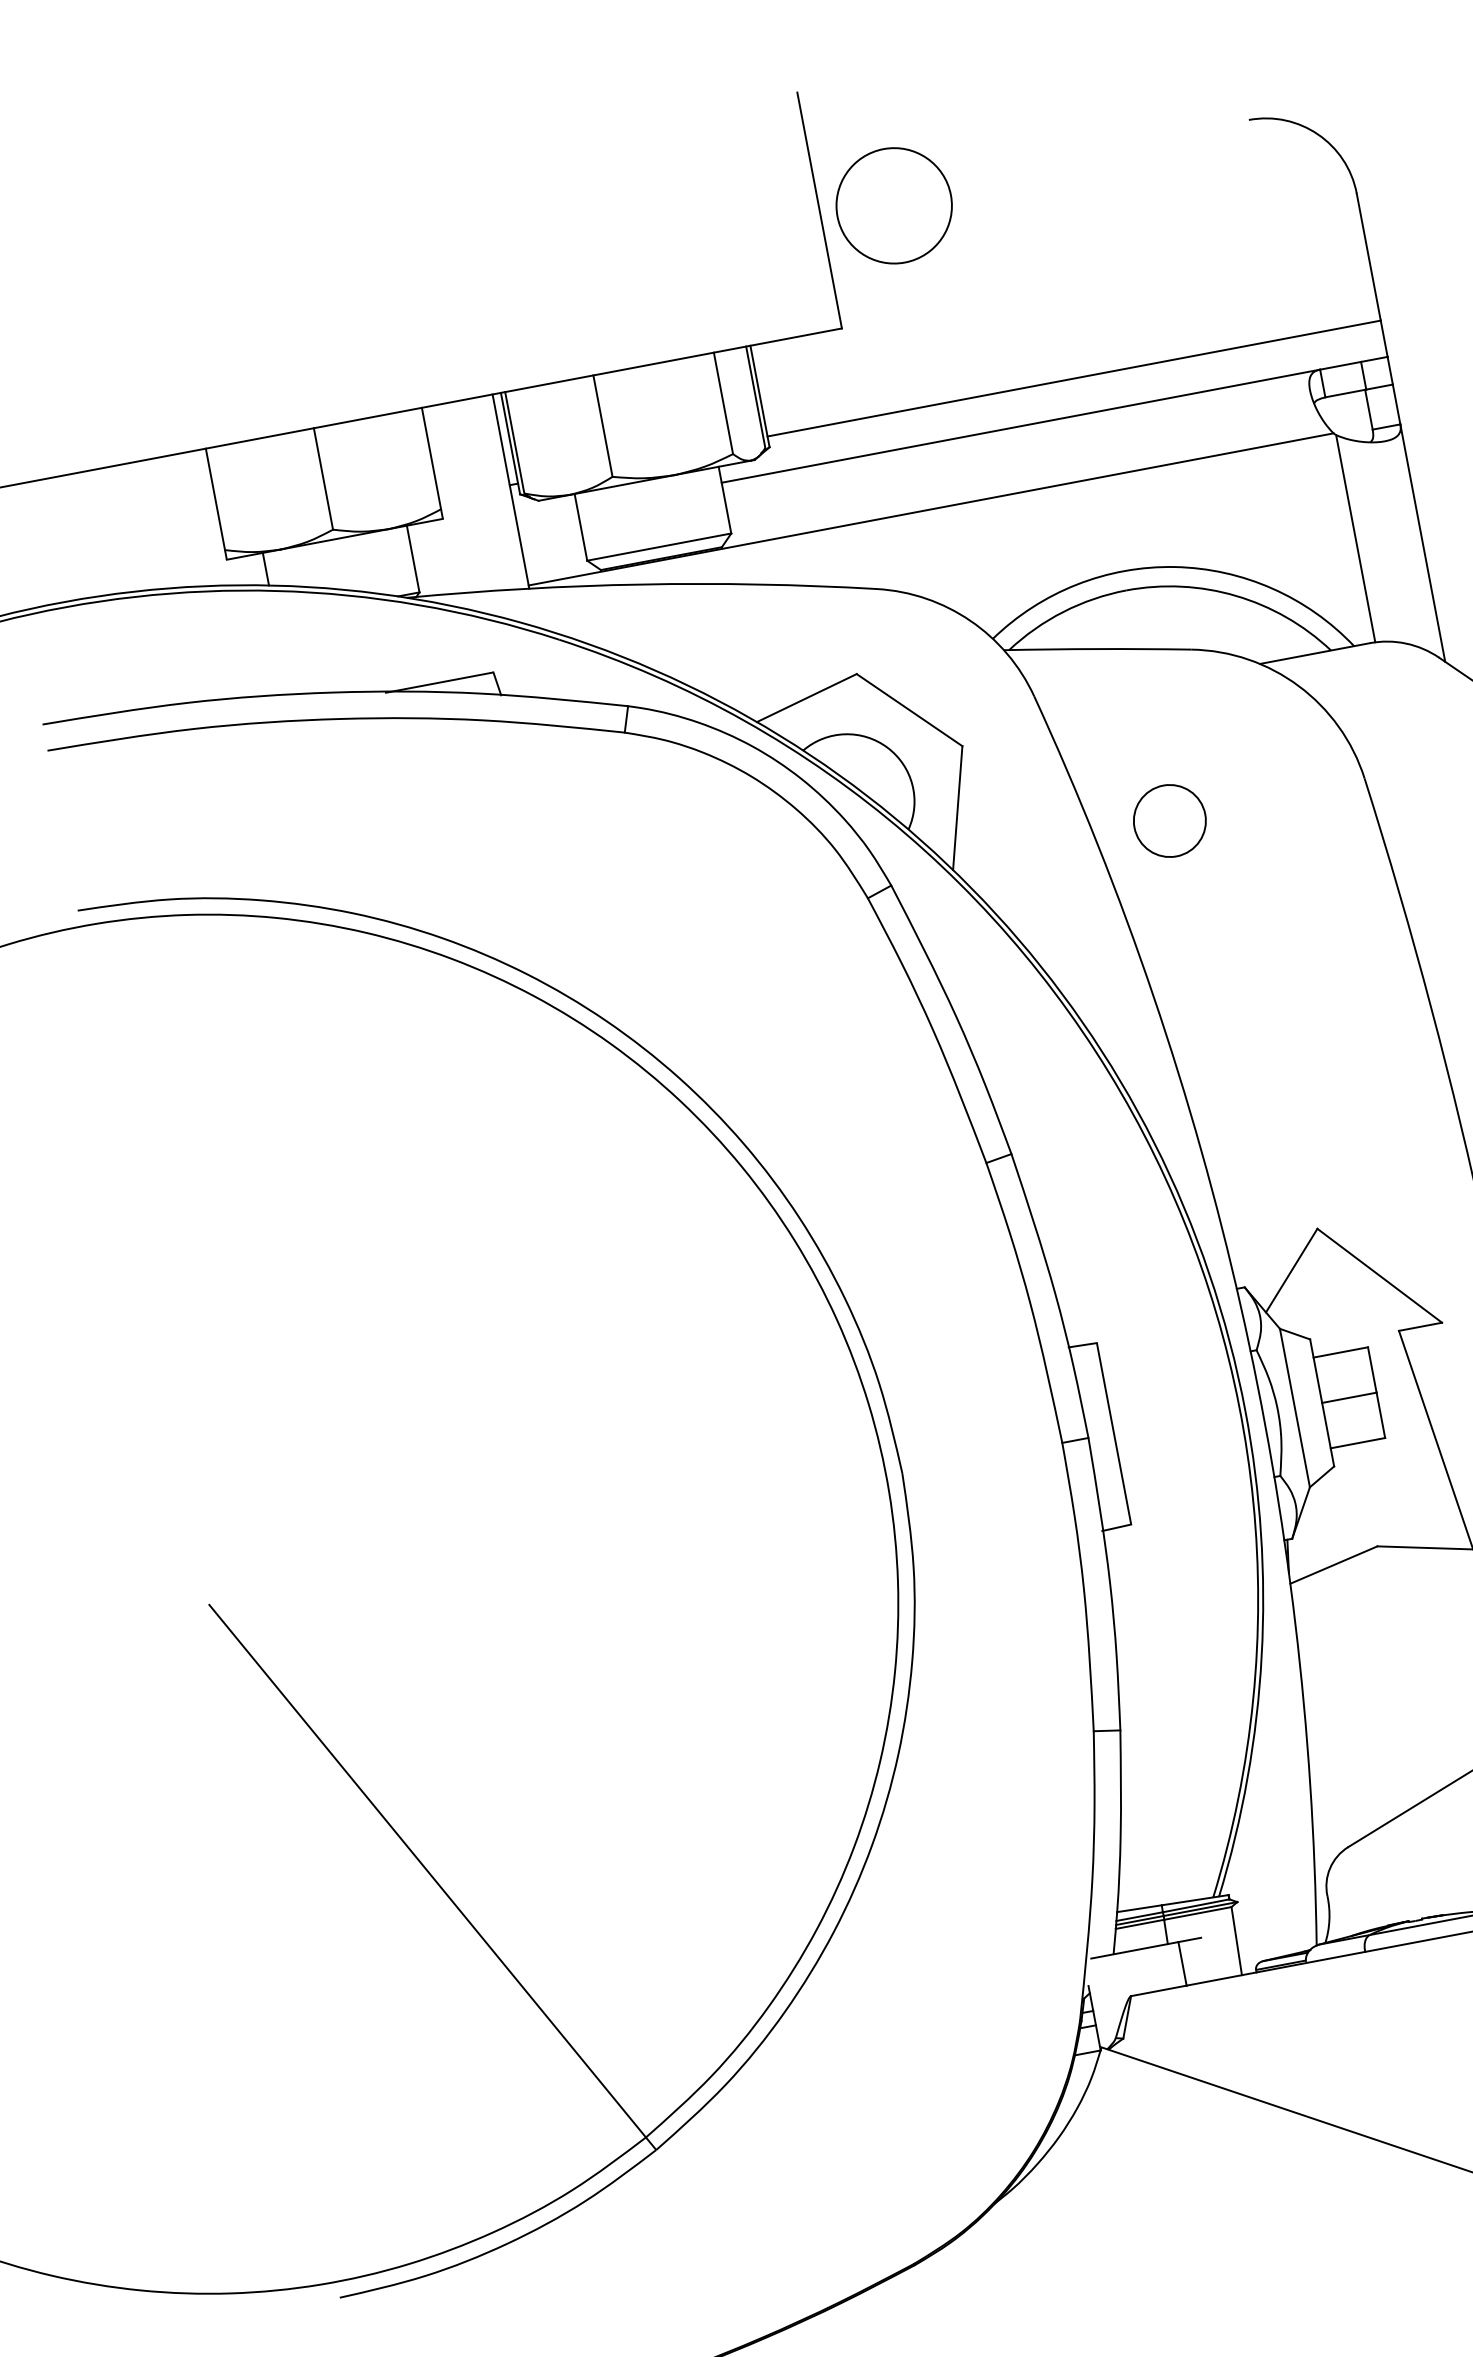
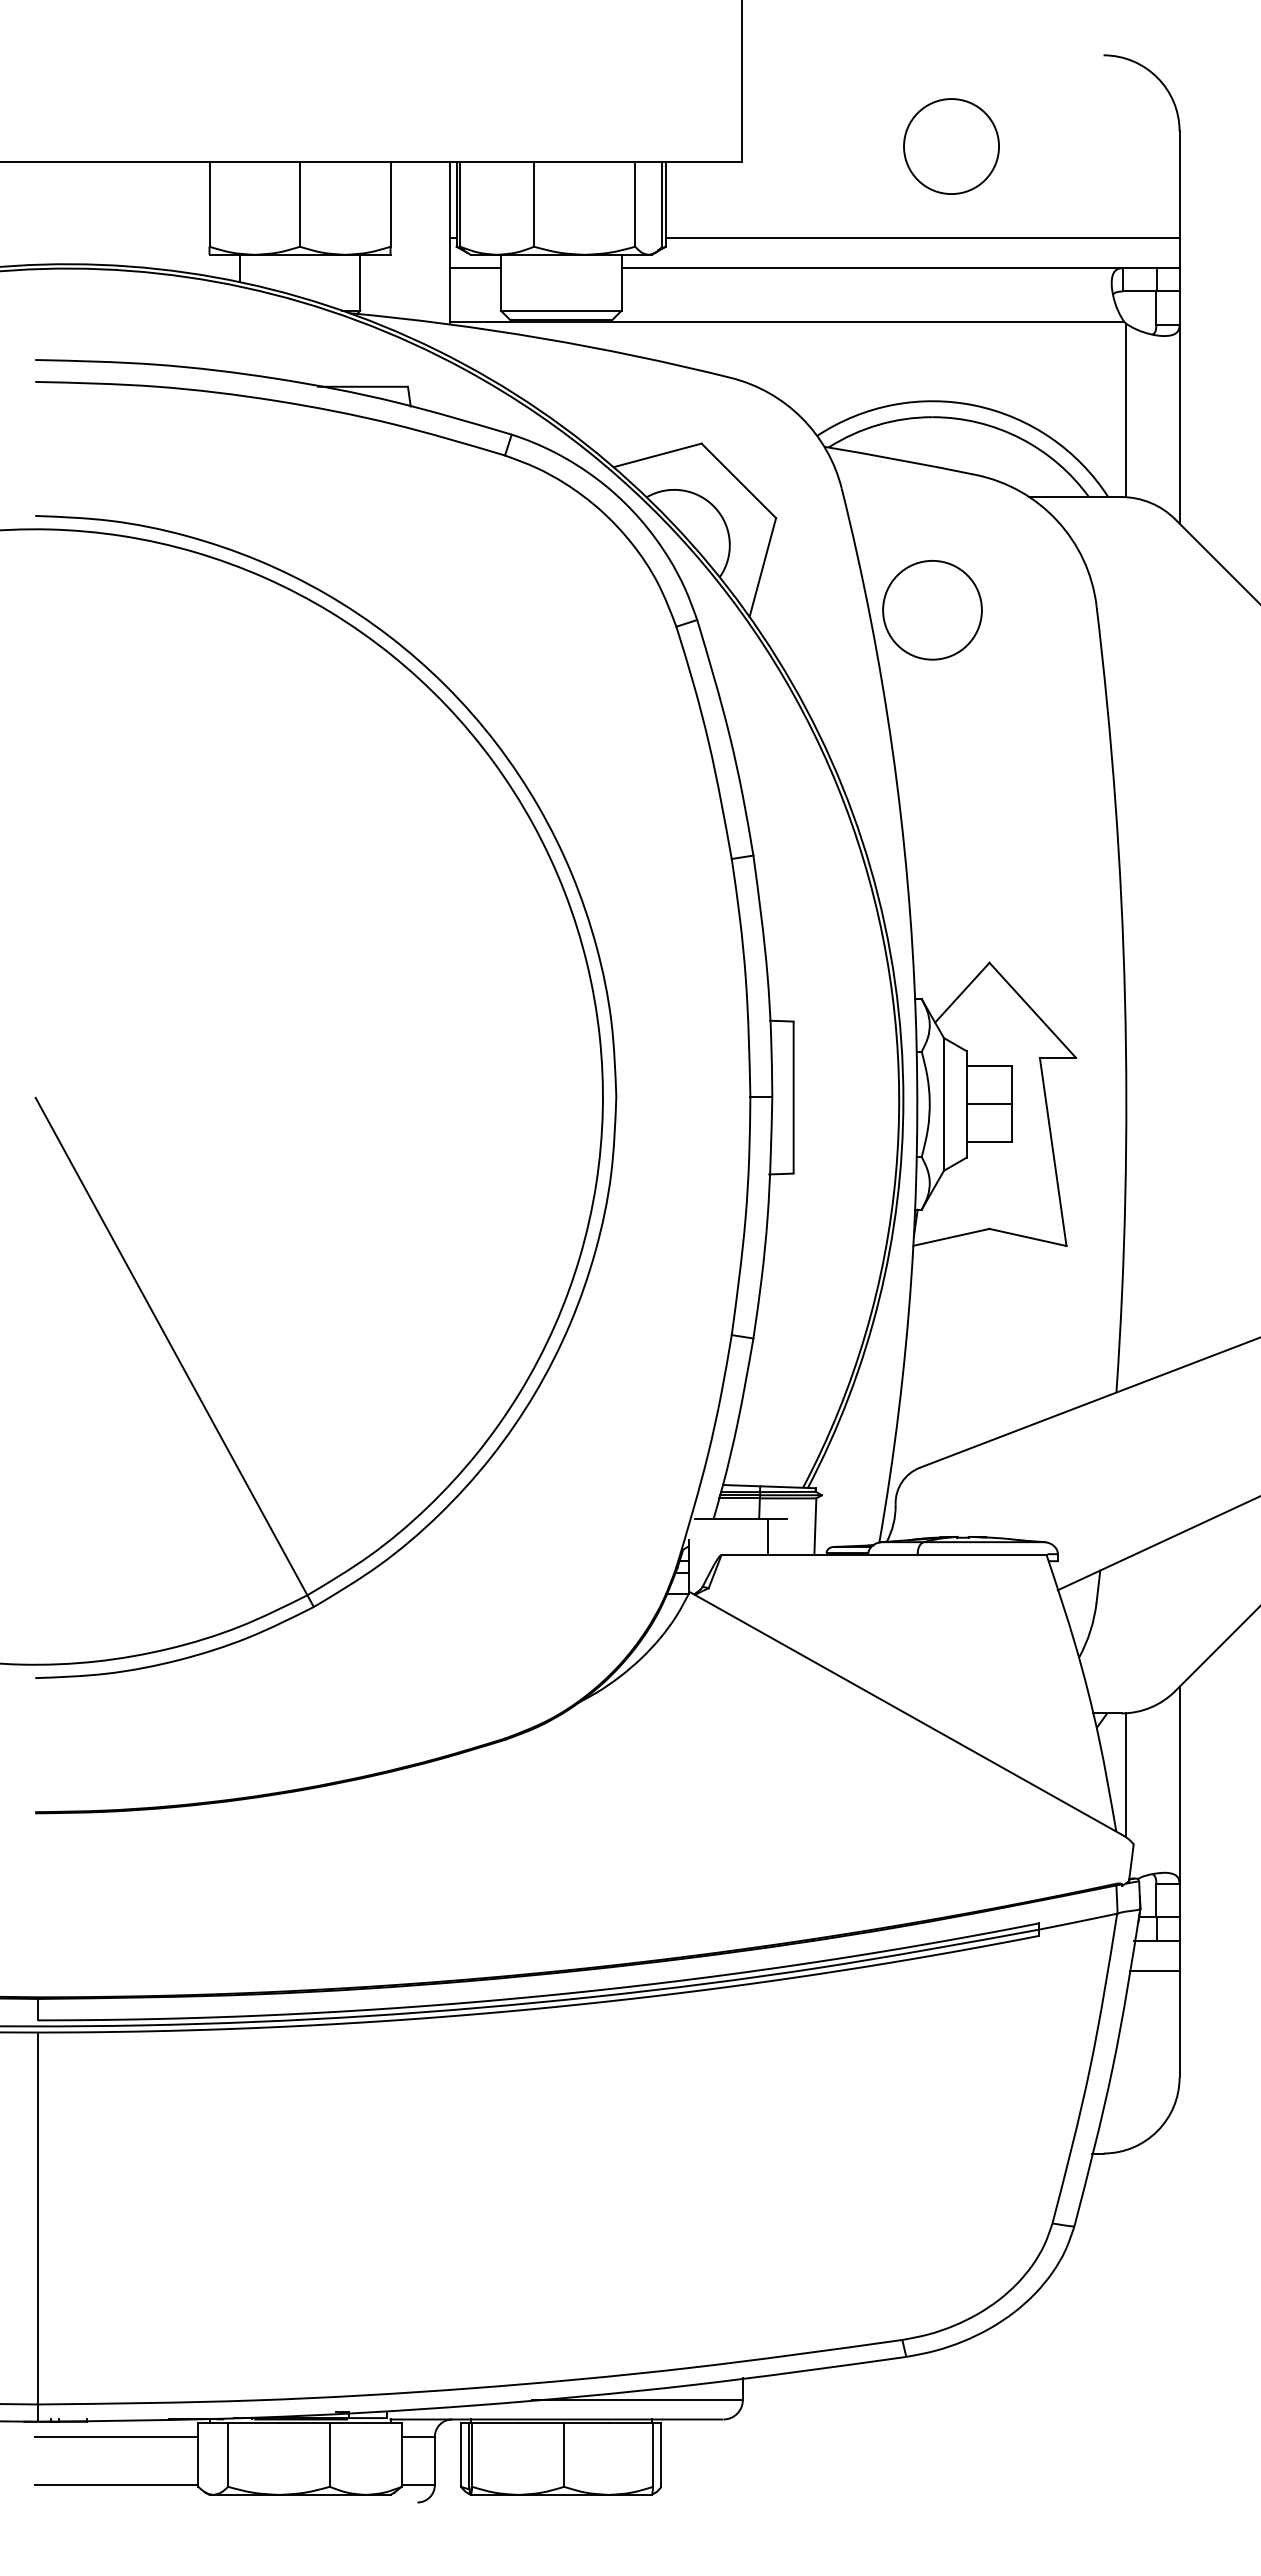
circle: (894, 205) -> (951, 146), moved
line: (546, 516) -> (474, 268), added
circle: (1169, 821) -> (932, 610), size x1.67

